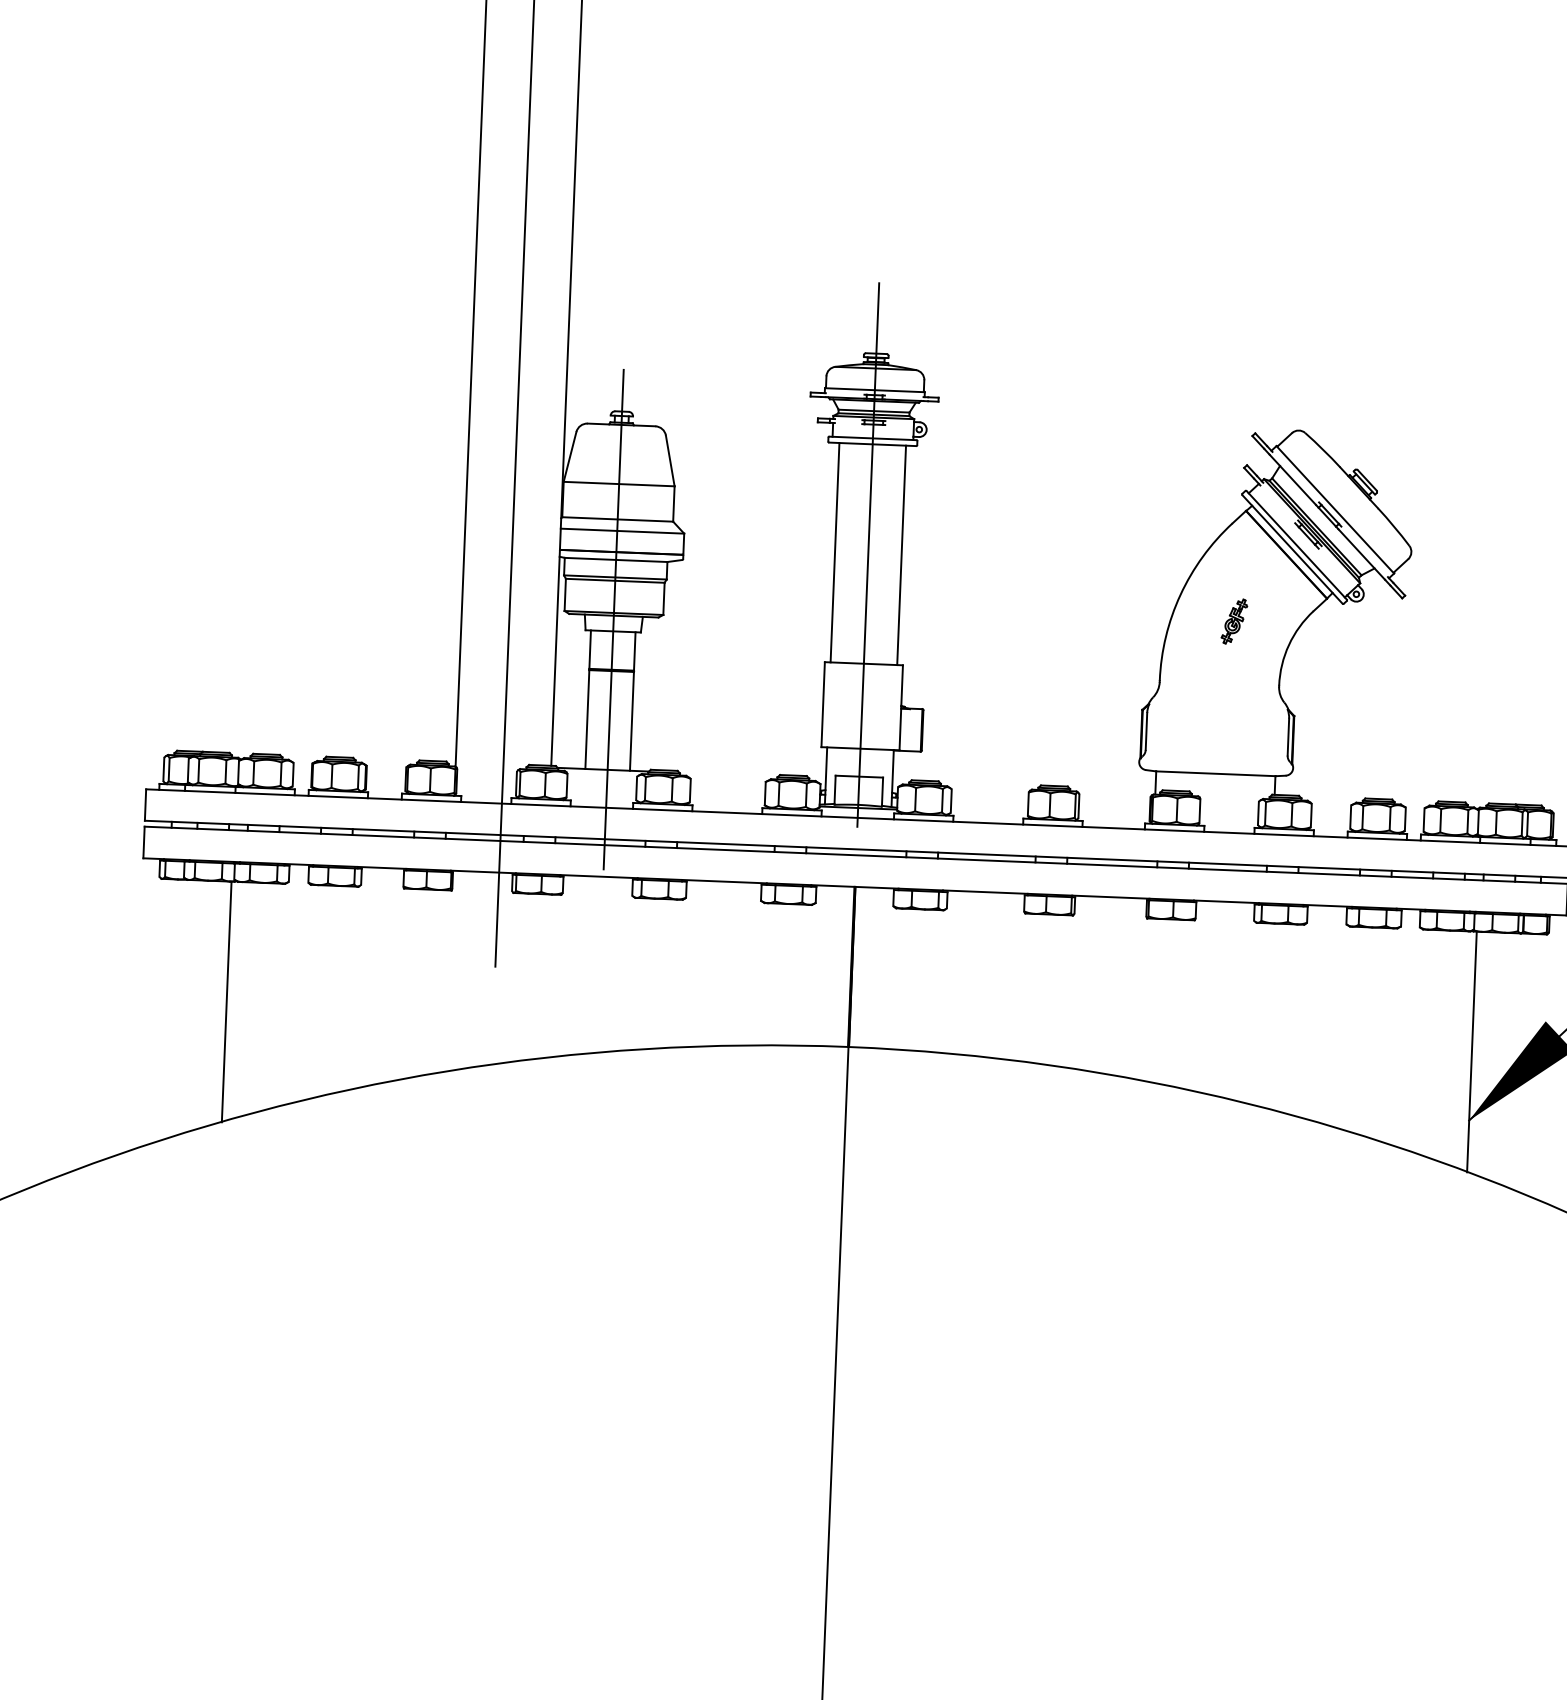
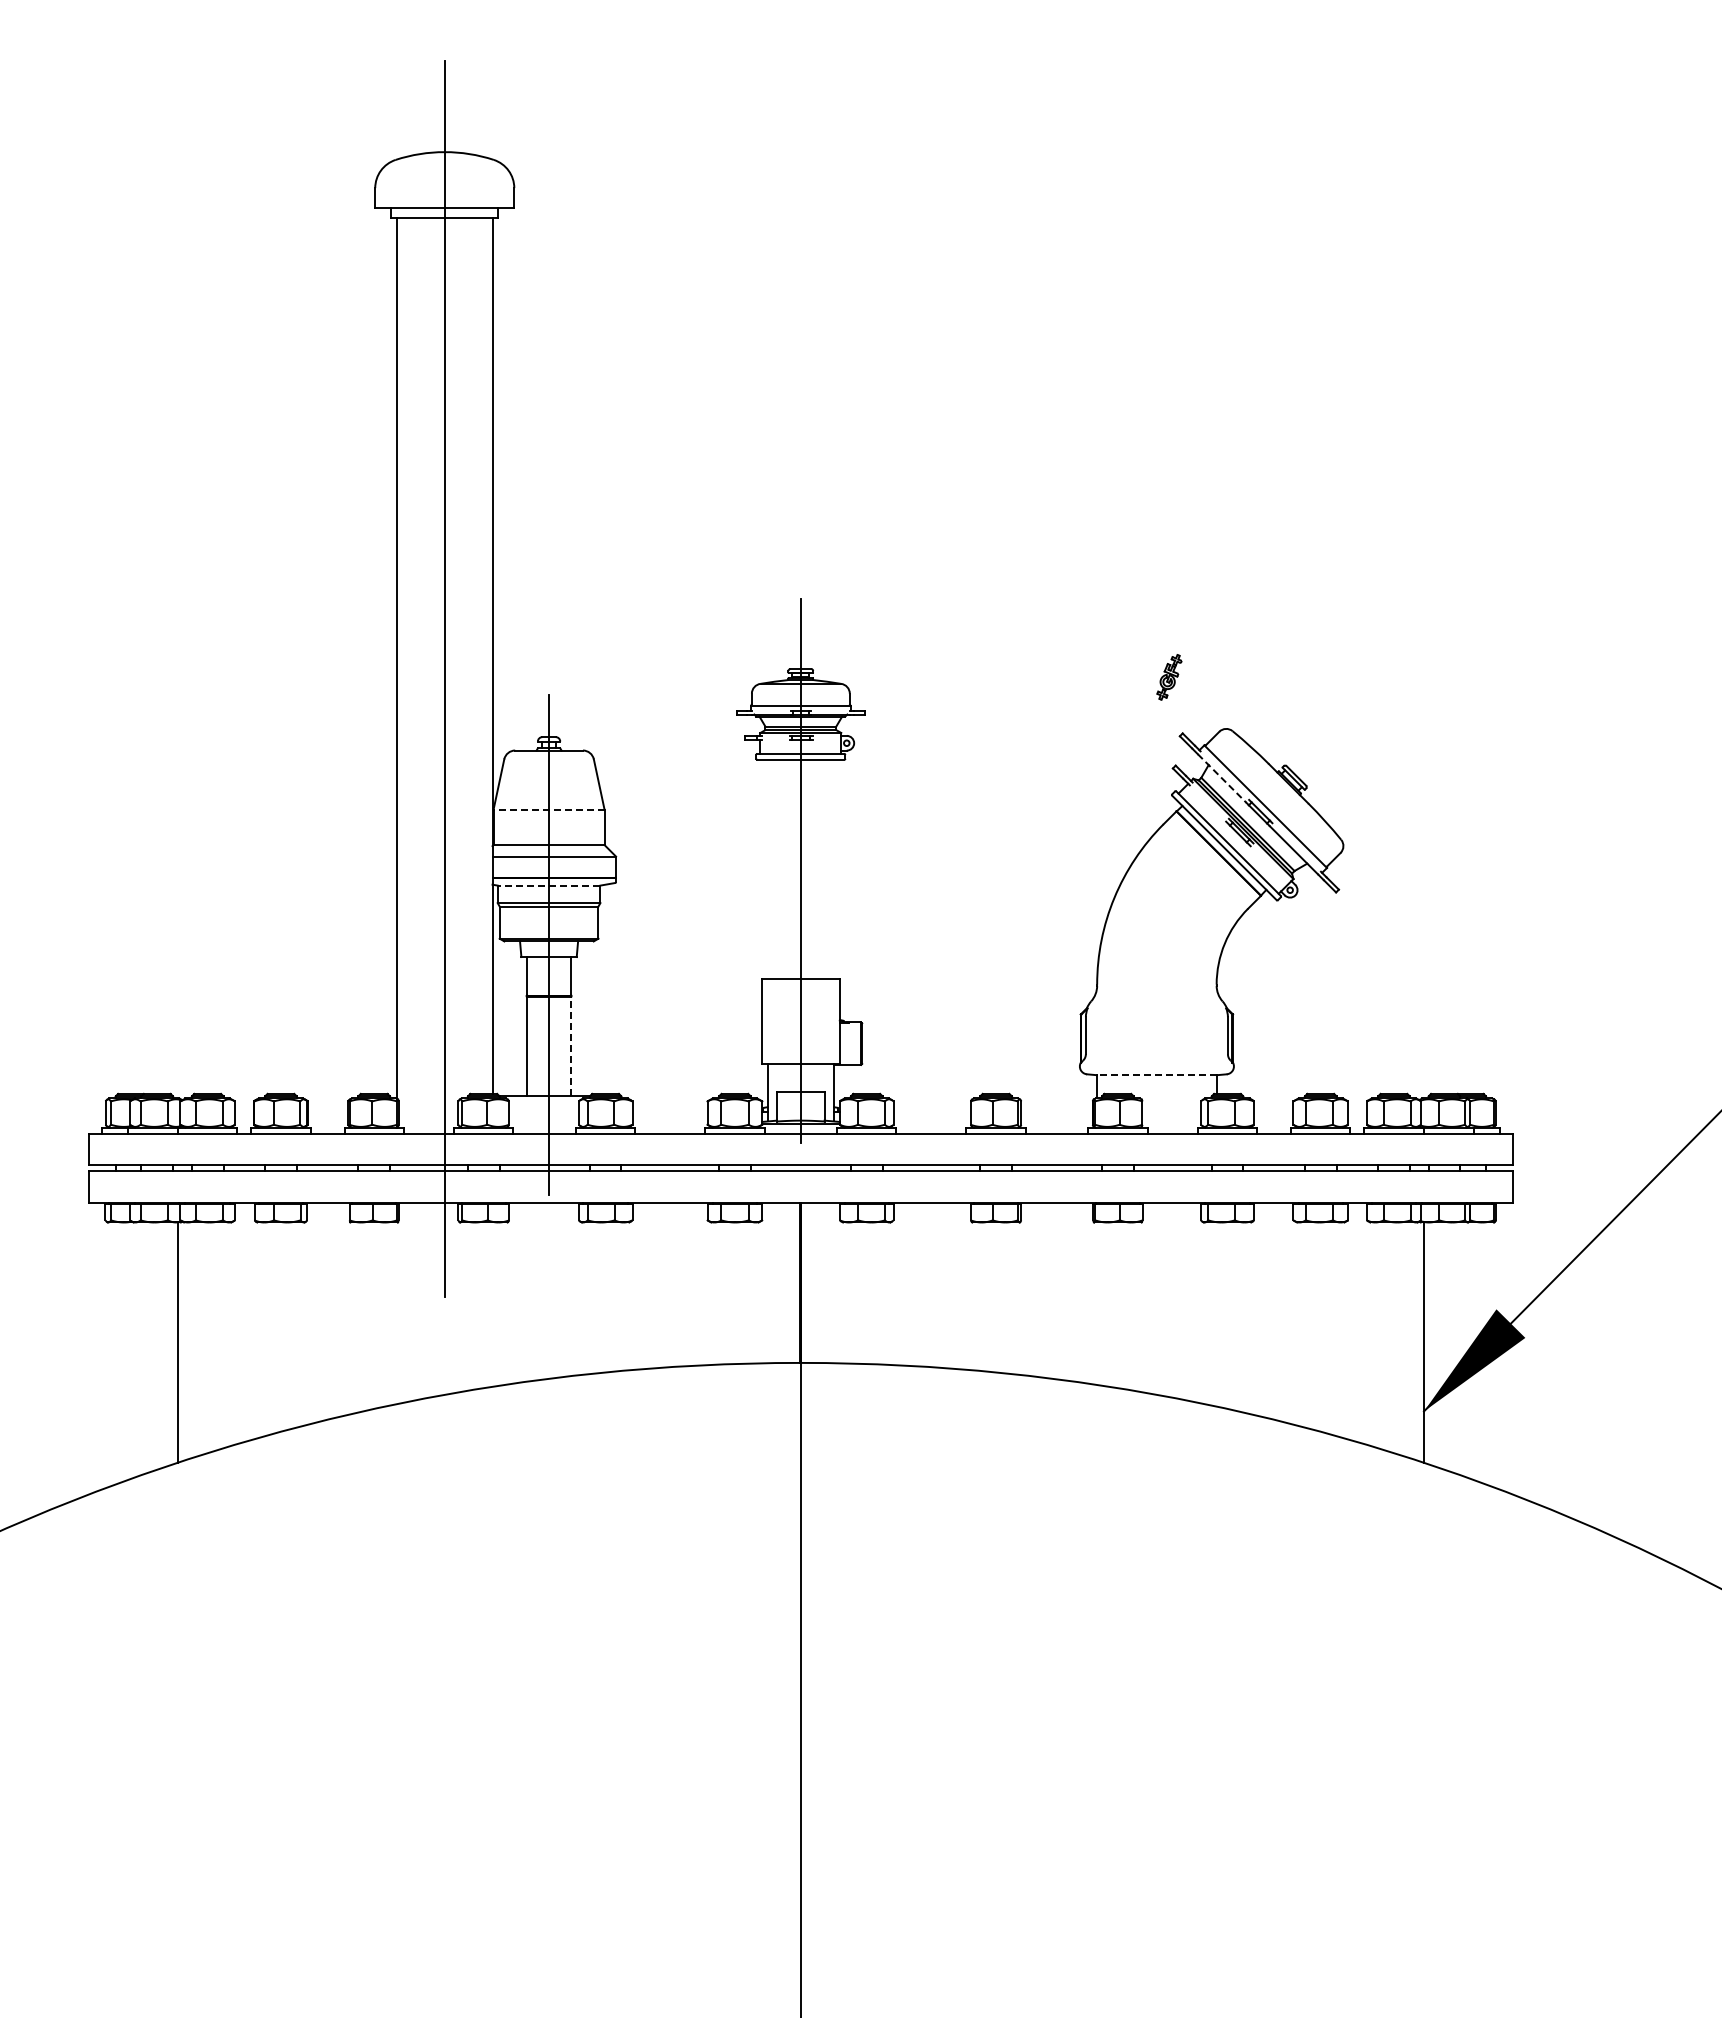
line: (1293, 479) -> (1222, 778), solid -> dashed
line: (618, 483) -> (548, 809), solid -> dashed
line: (835, 552) -> (767, 869), removed
line: (901, 555) -> (834, 869), removed
line: (615, 559) -> (548, 885), solid -> dashed
part: (1234, 621) -> (1169, 677), moved
line: (632, 720) -> (571, 1045), solid -> dashed
line: (1215, 774) -> (1156, 1075), solid -> dashed

